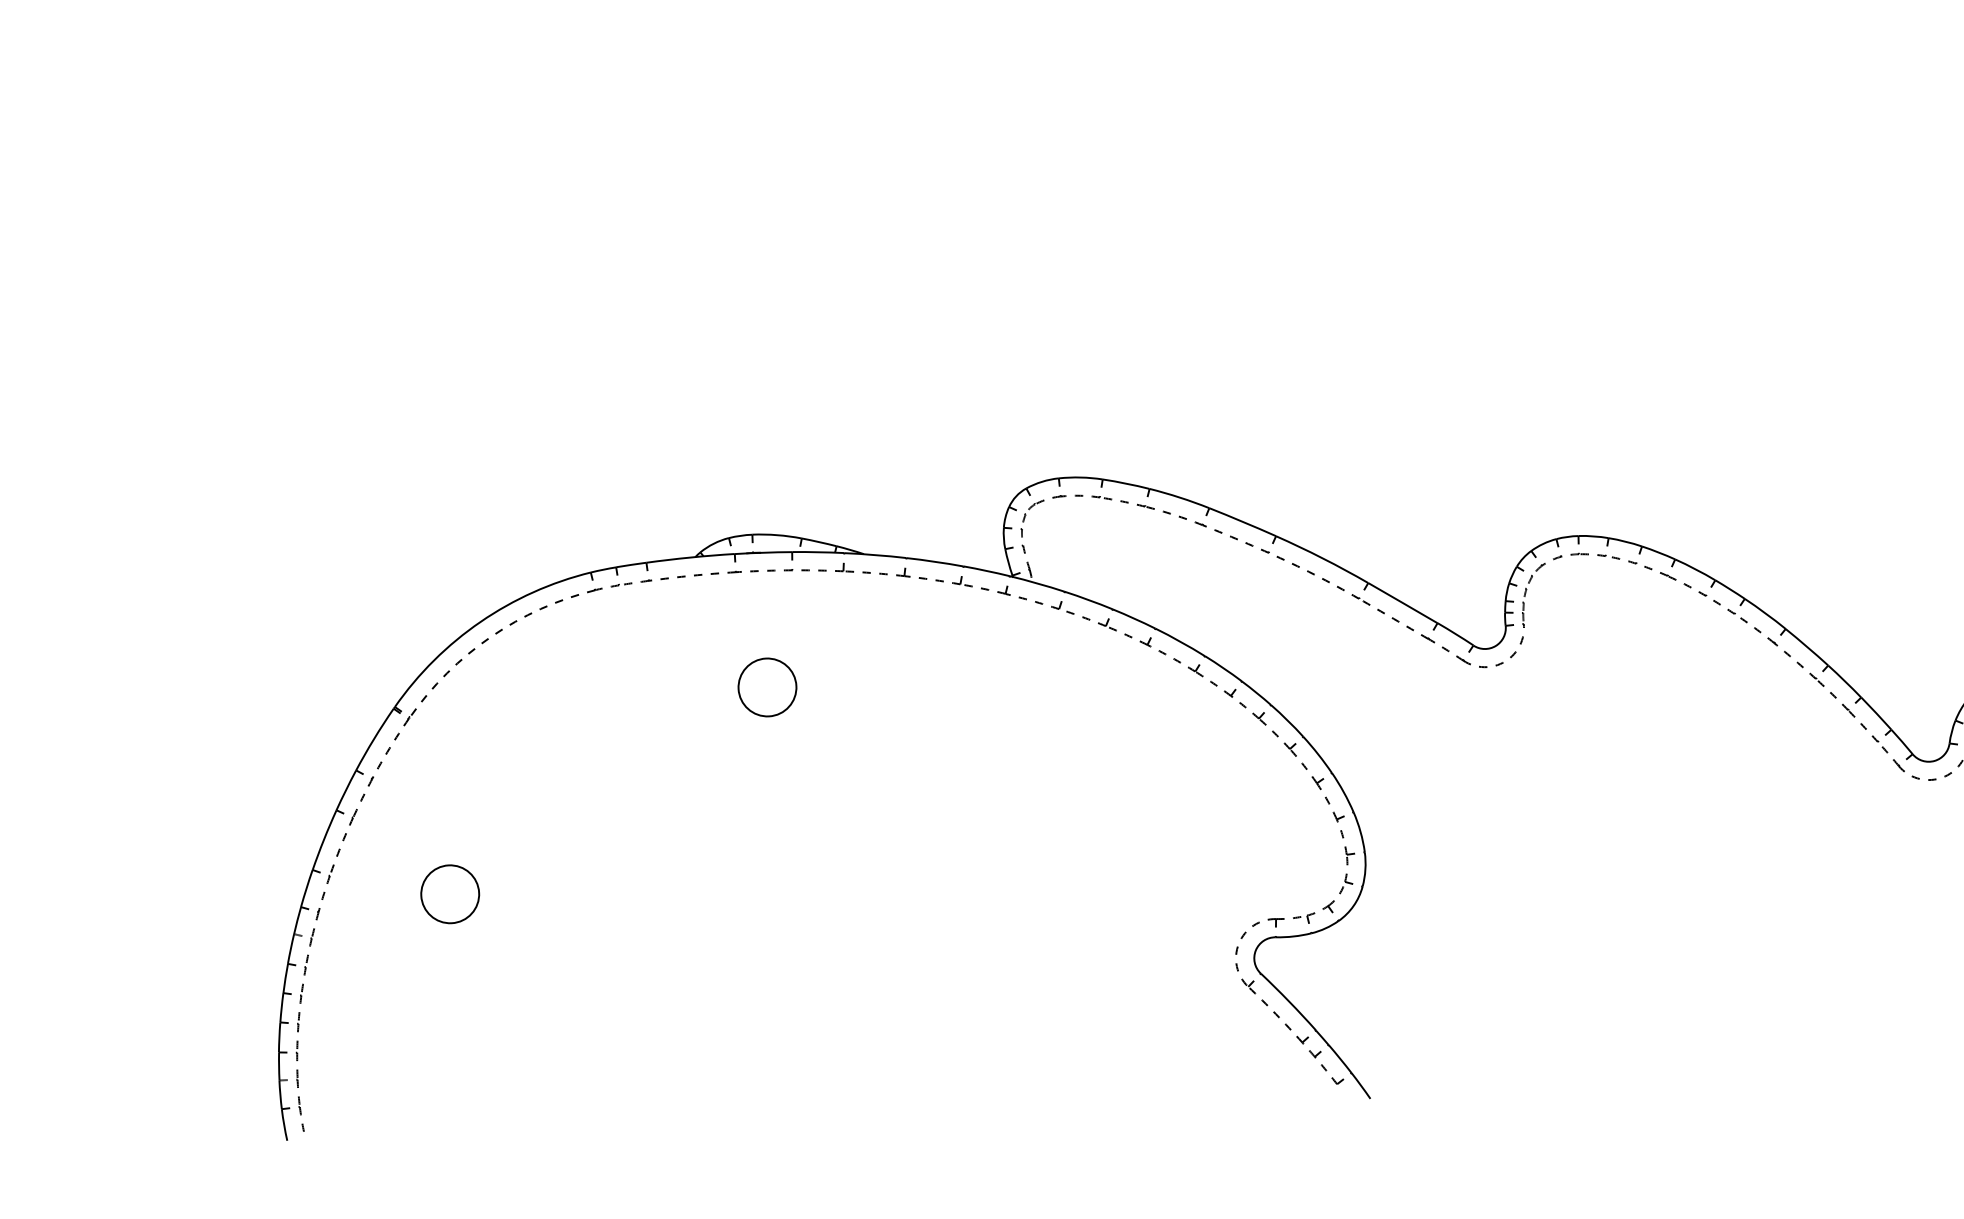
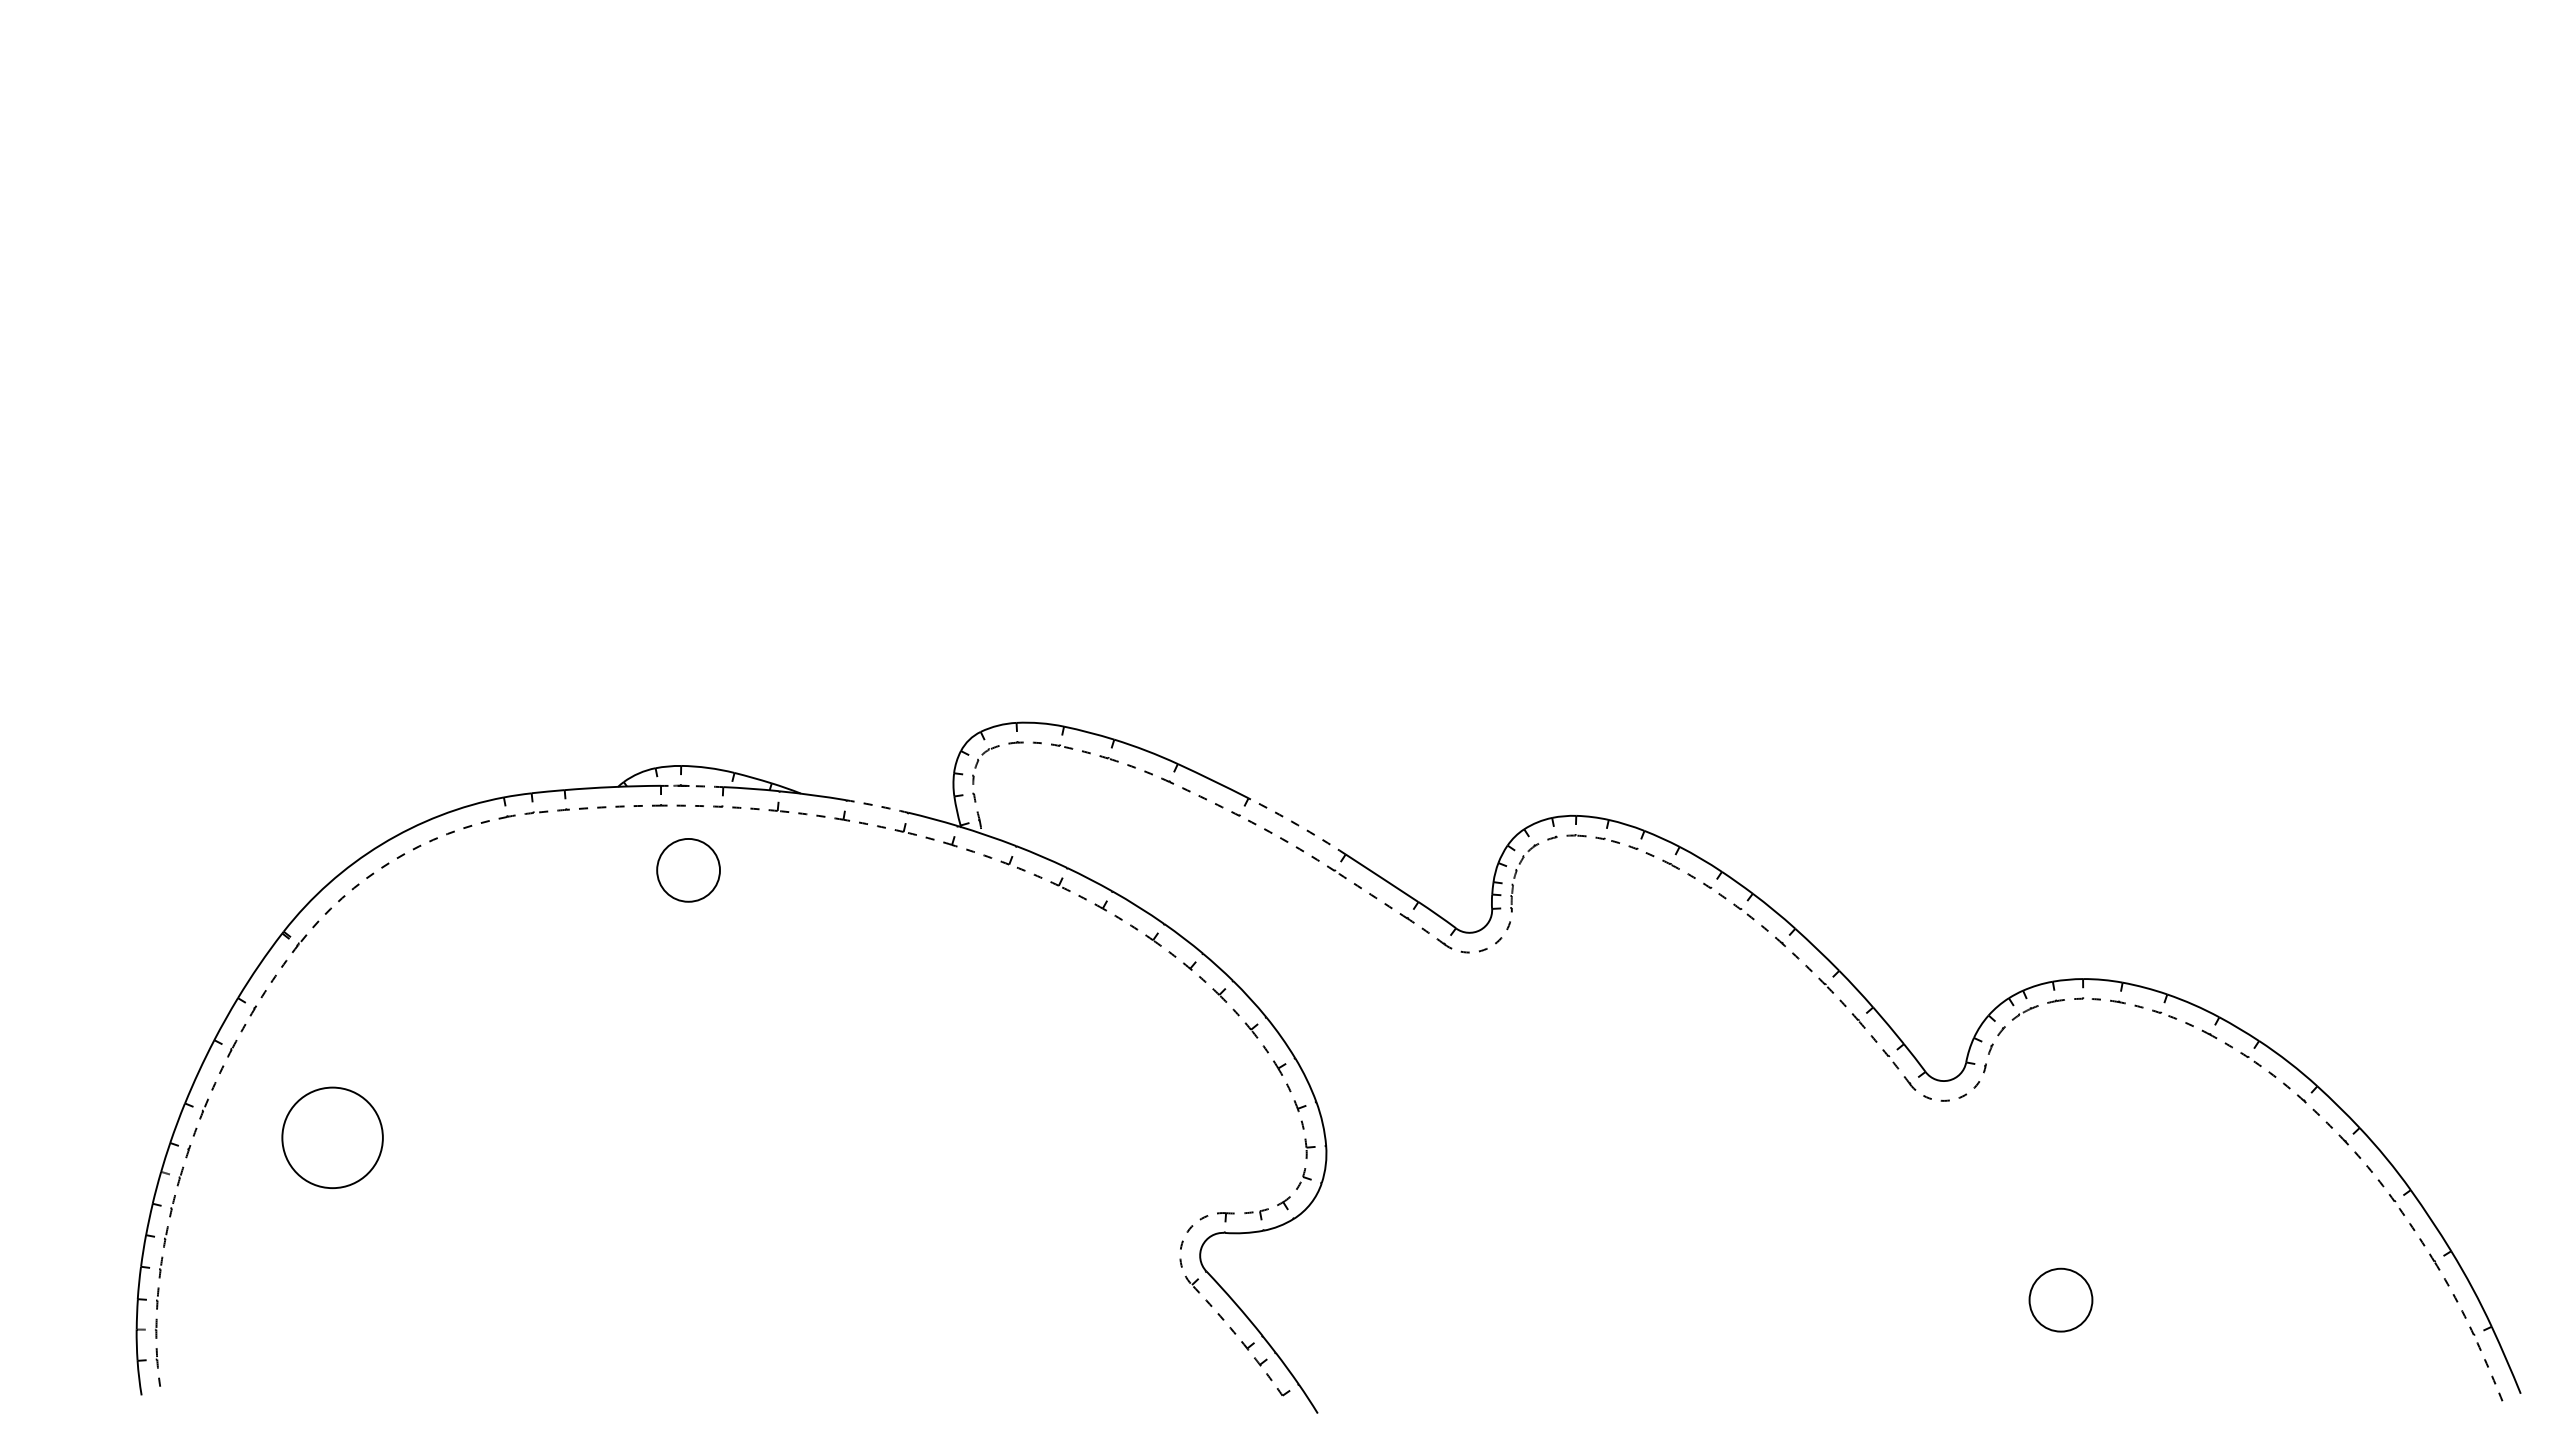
arc: (763, 553) -> (692, 786), solid -> dashed
arc: (1322, 558) -> (1297, 825), solid -> dashed
arc: (935, 562) -> (877, 806), solid -> dashed
circle: (767, 687) -> (688, 870), moved
circle: (450, 893) -> (332, 1137), size x1.6

